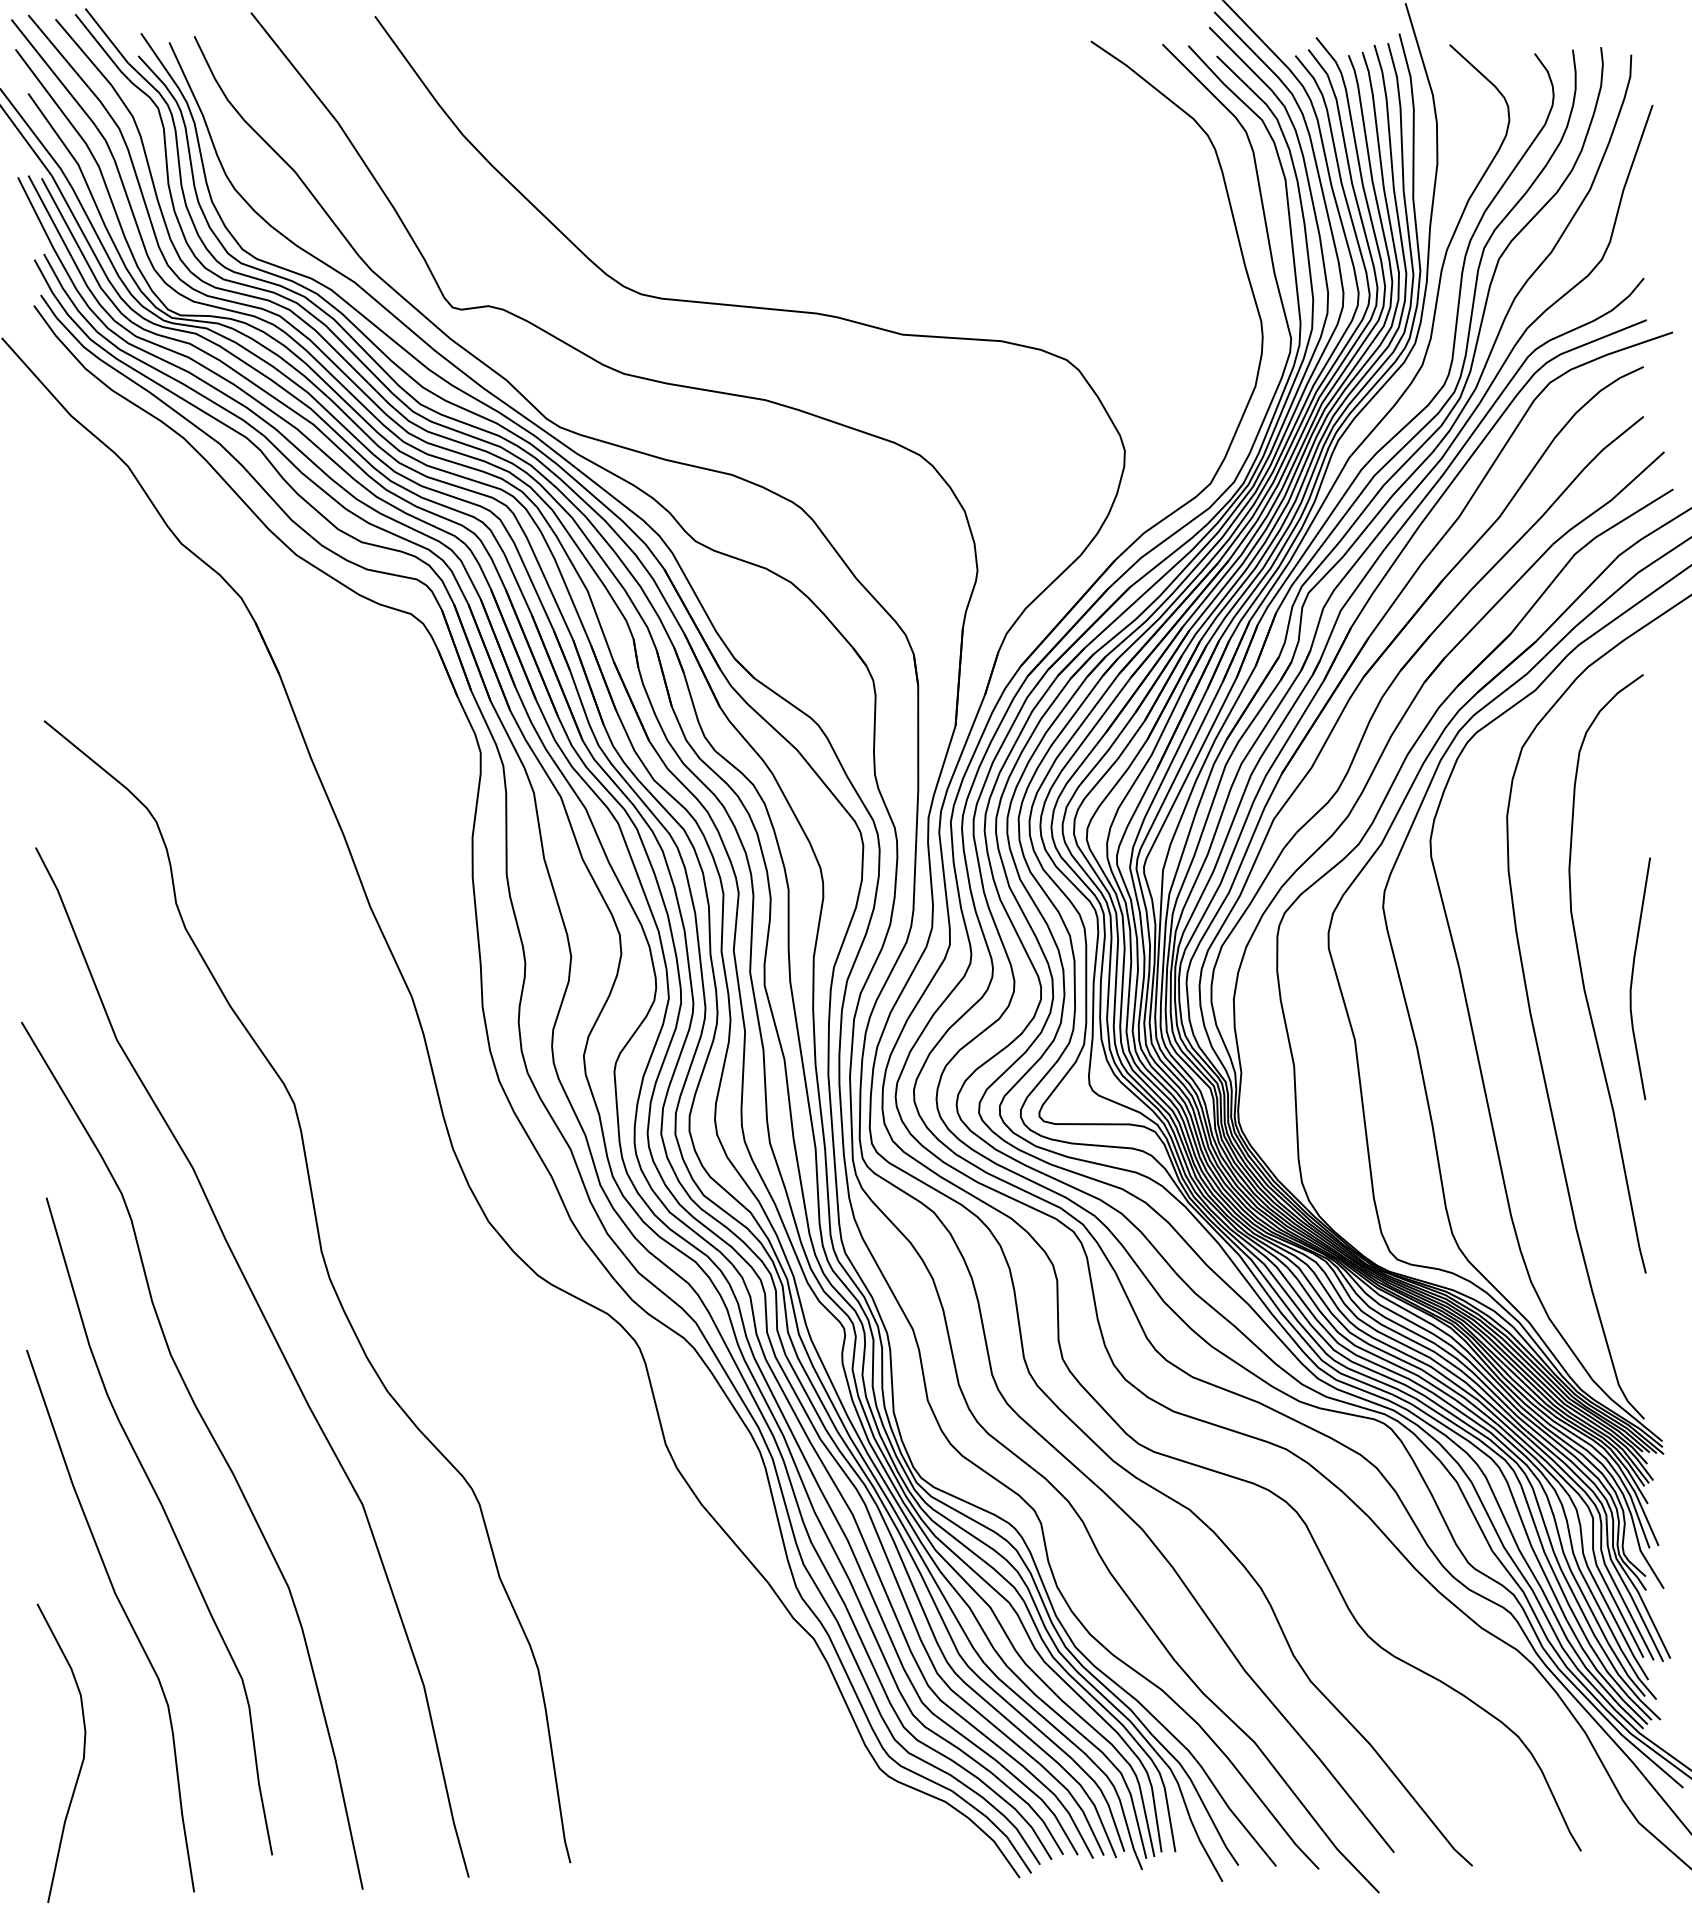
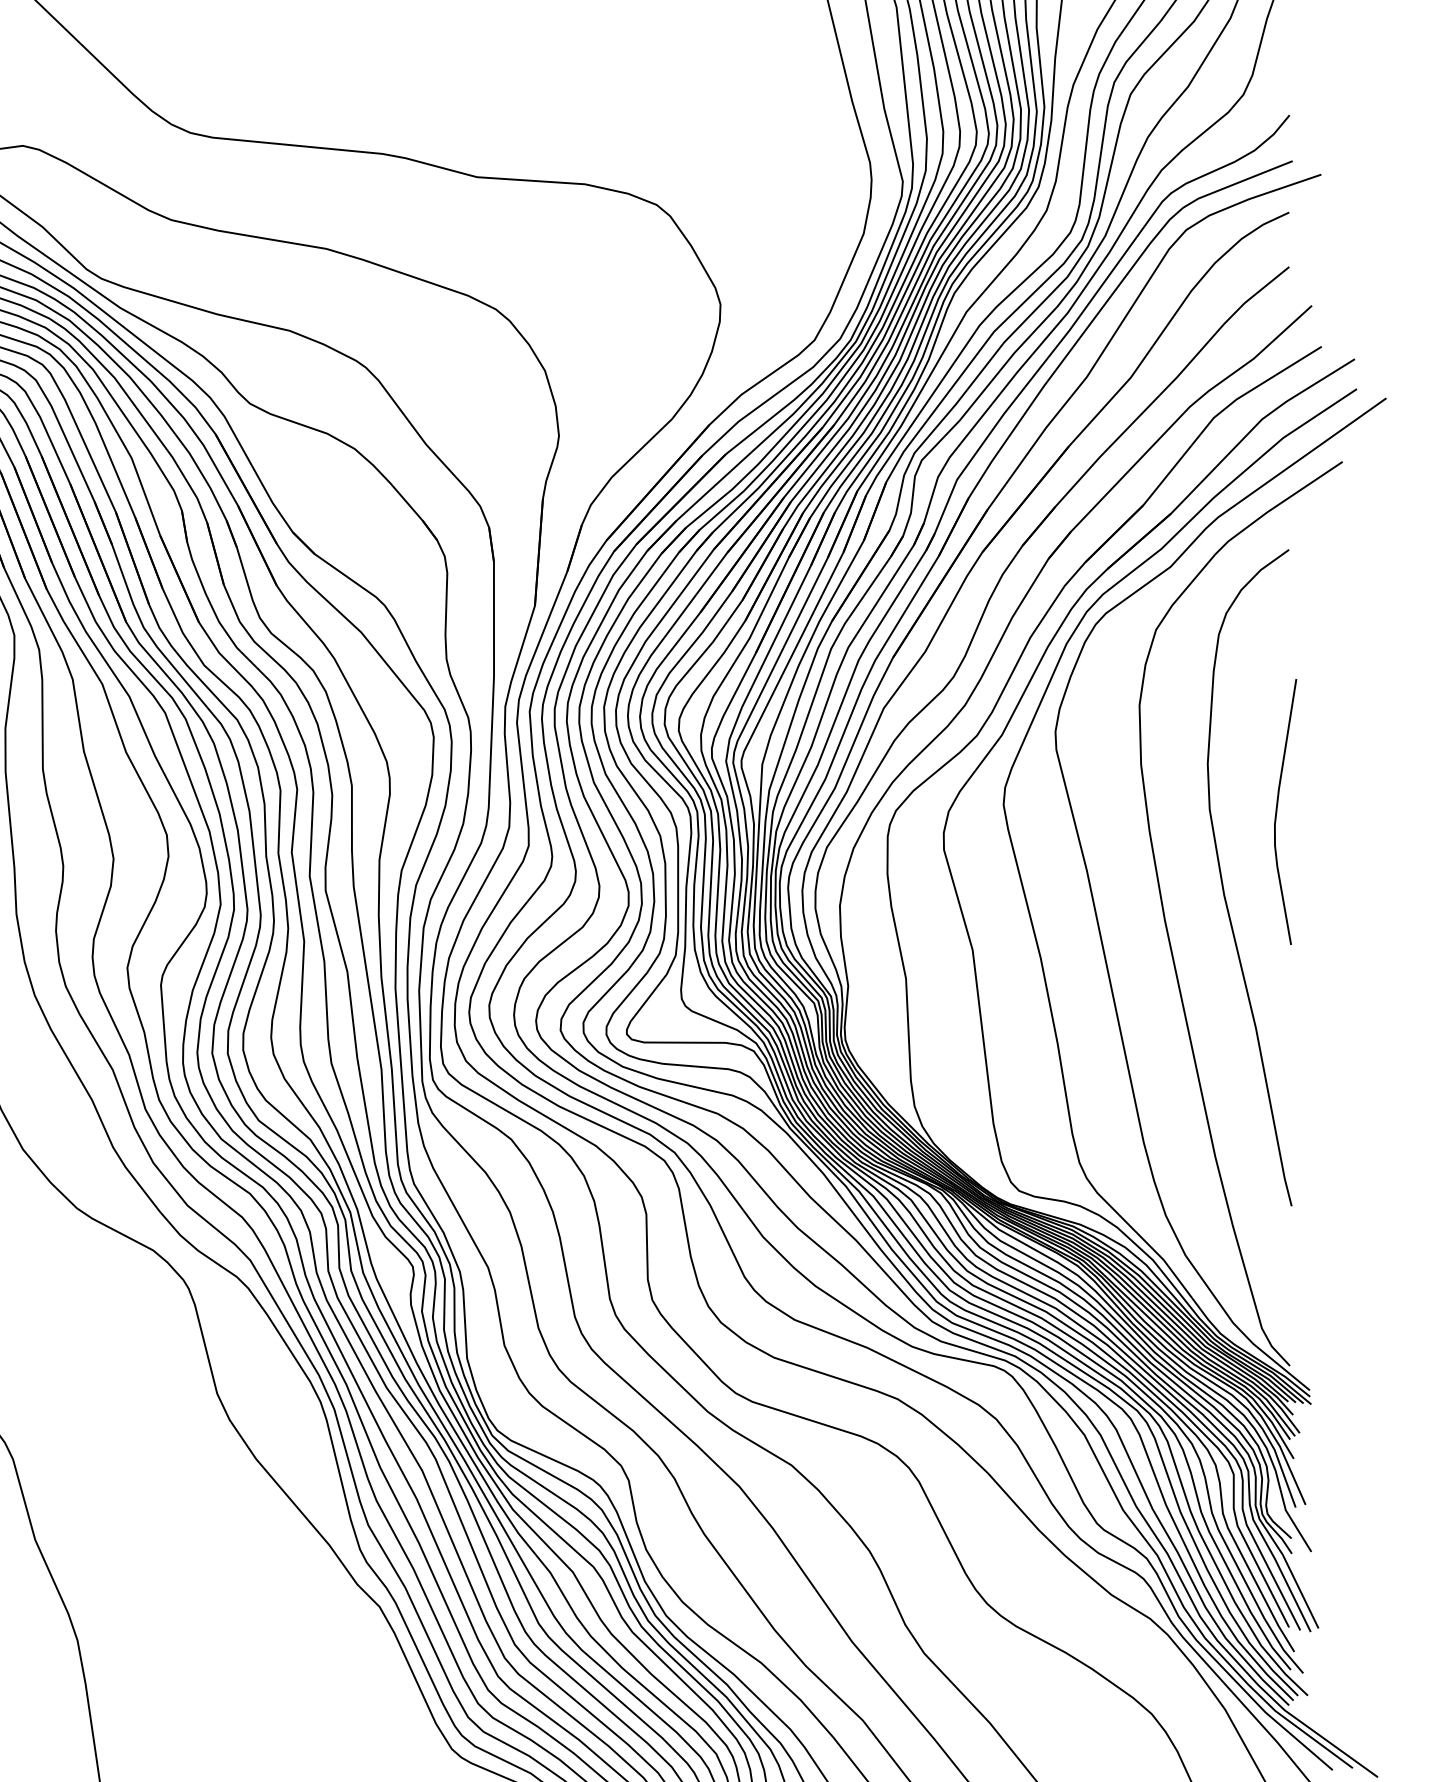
curve: (1633, 976) -> (1278, 809), moved

